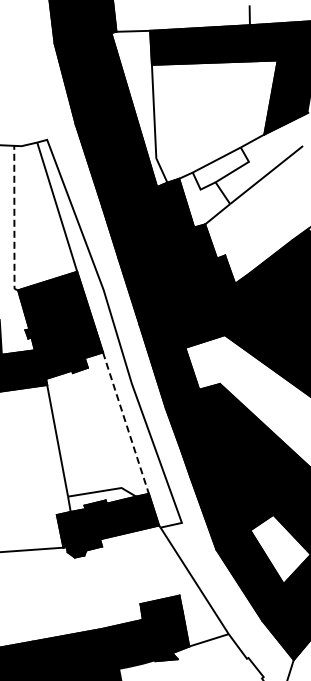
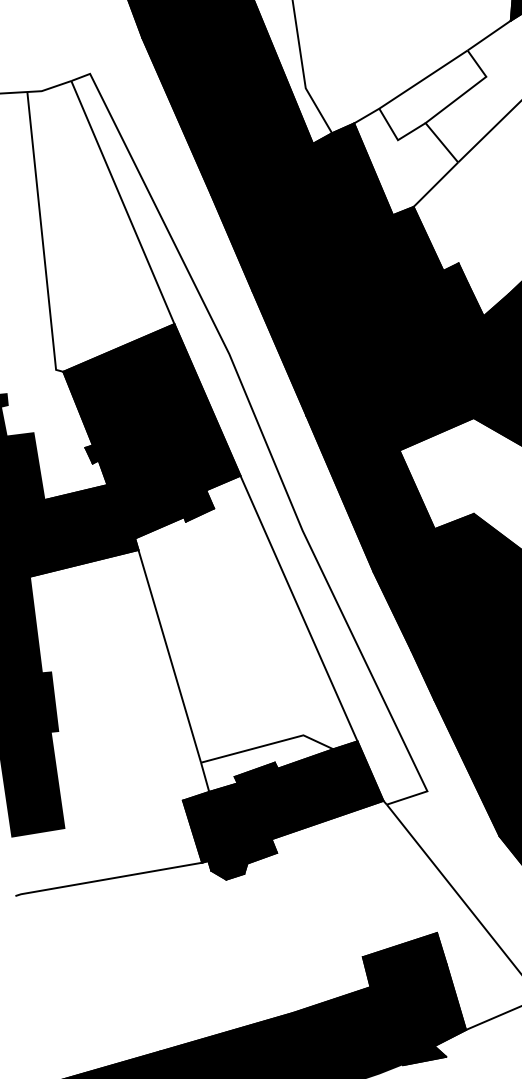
line: (14, 219) -> (42, 234), dashed -> solid
line: (126, 423) -> (300, 609), dashed -> solid

